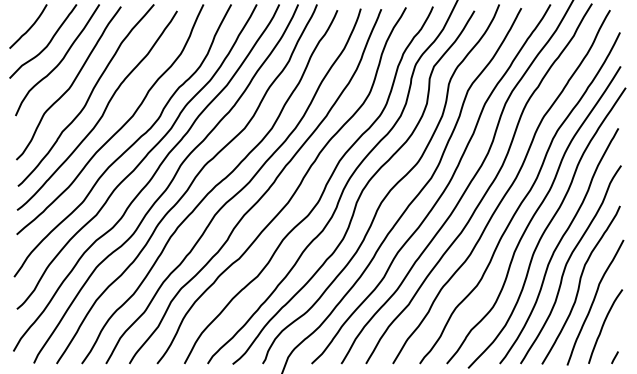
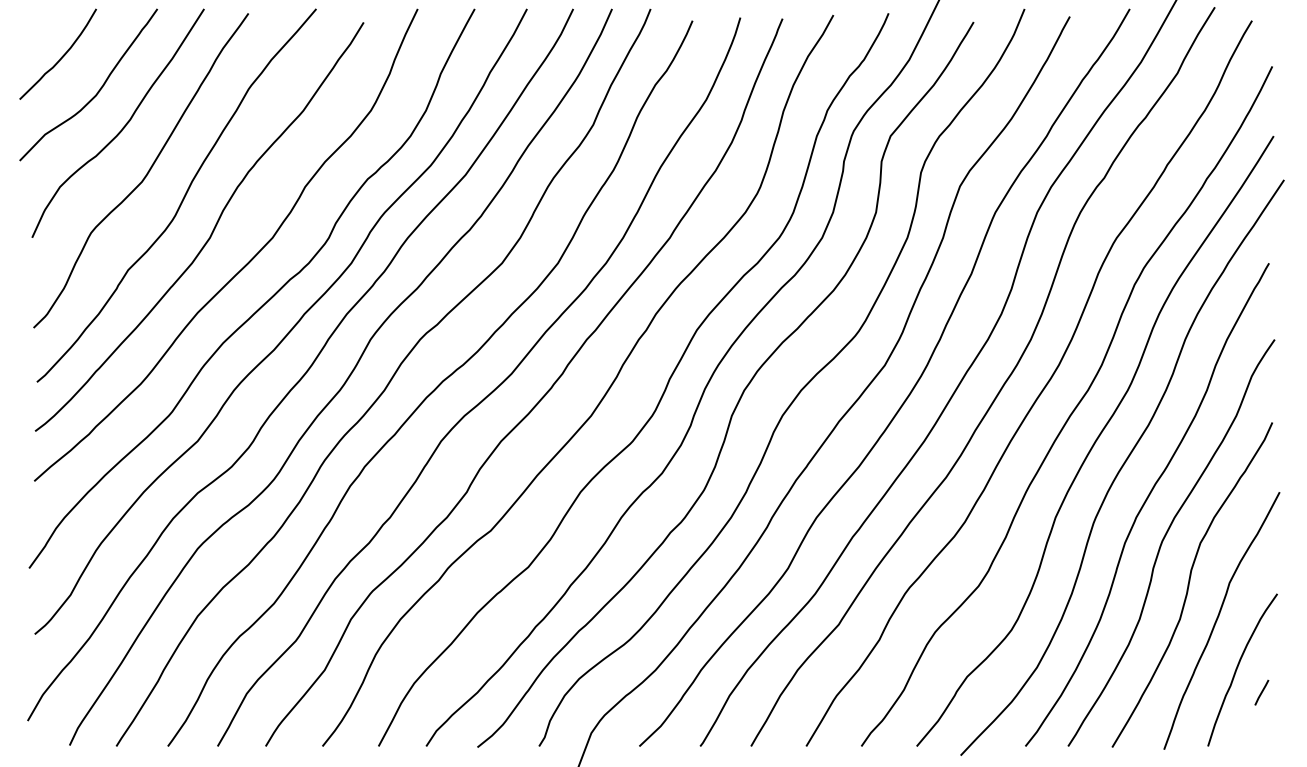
line: (614, 357) -> (1260, 692), moved

